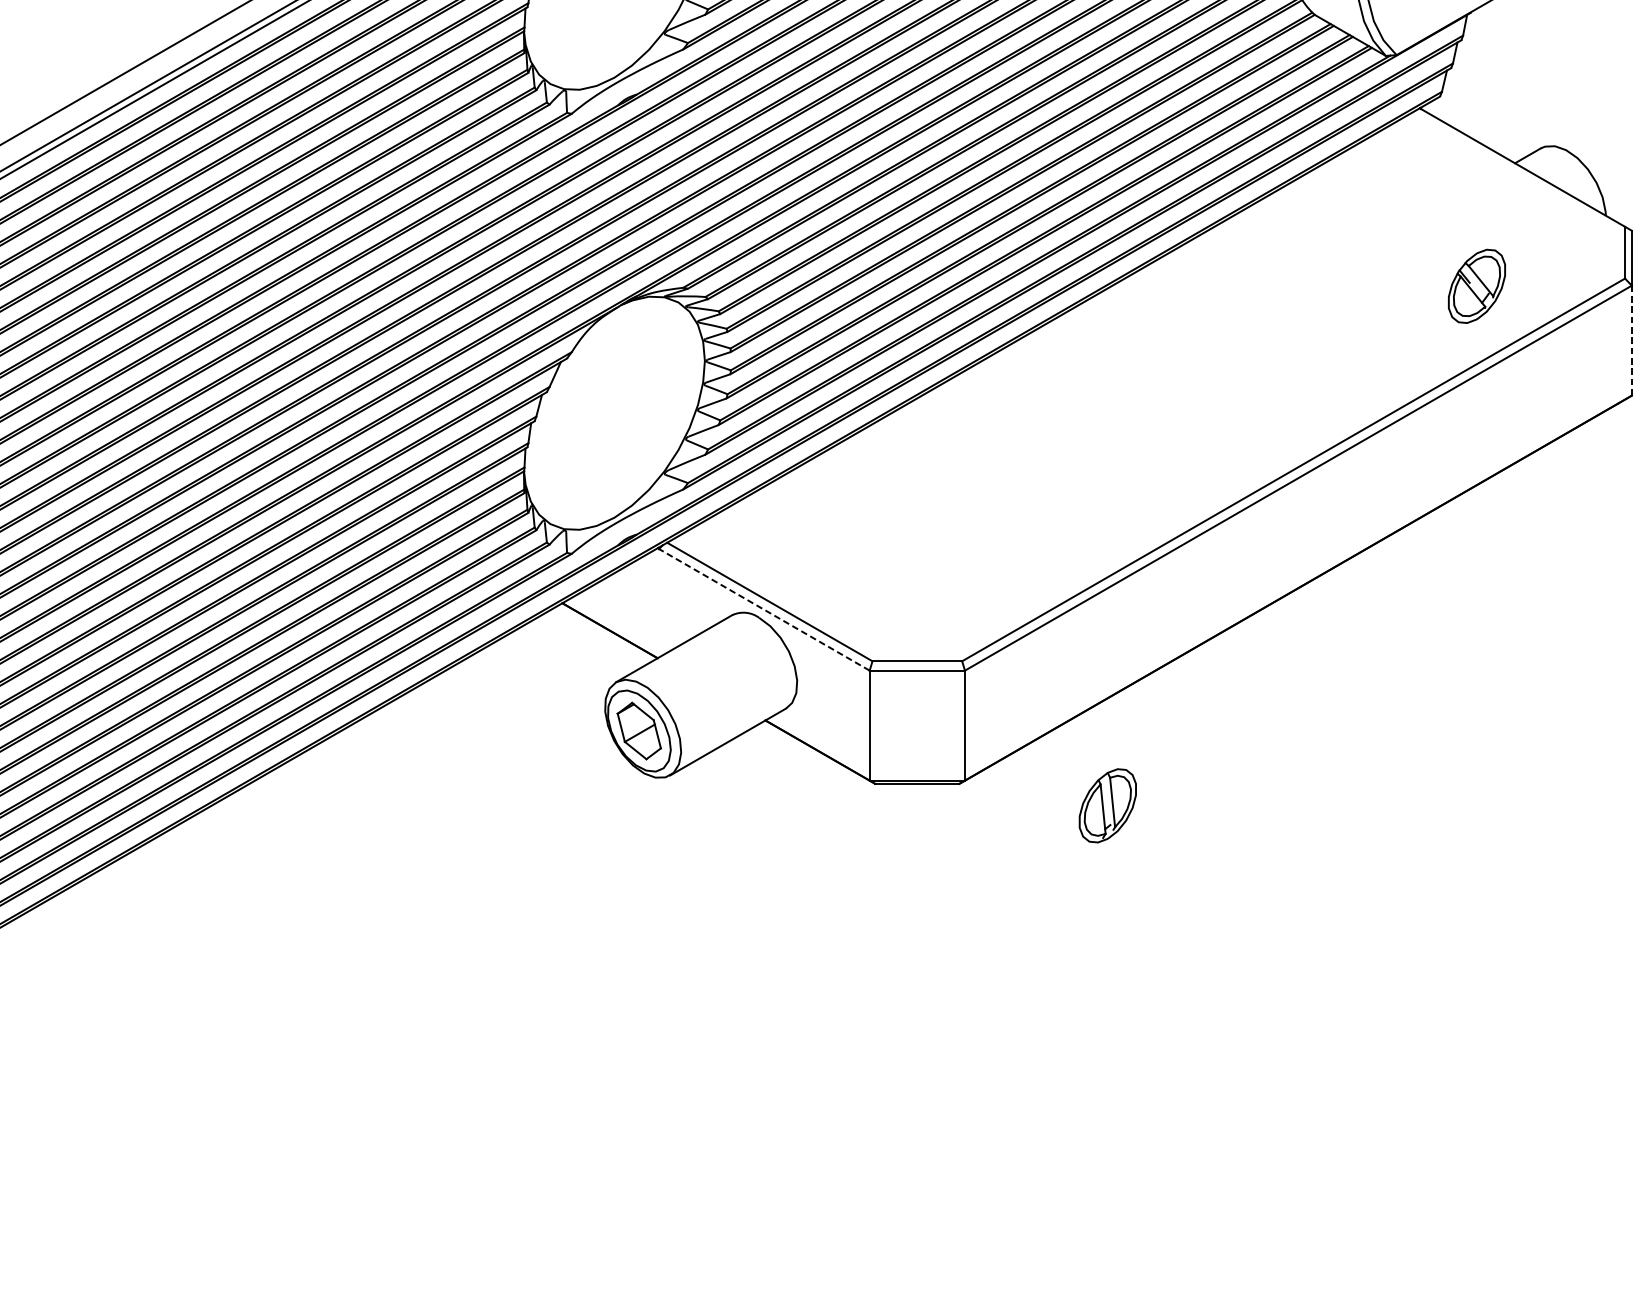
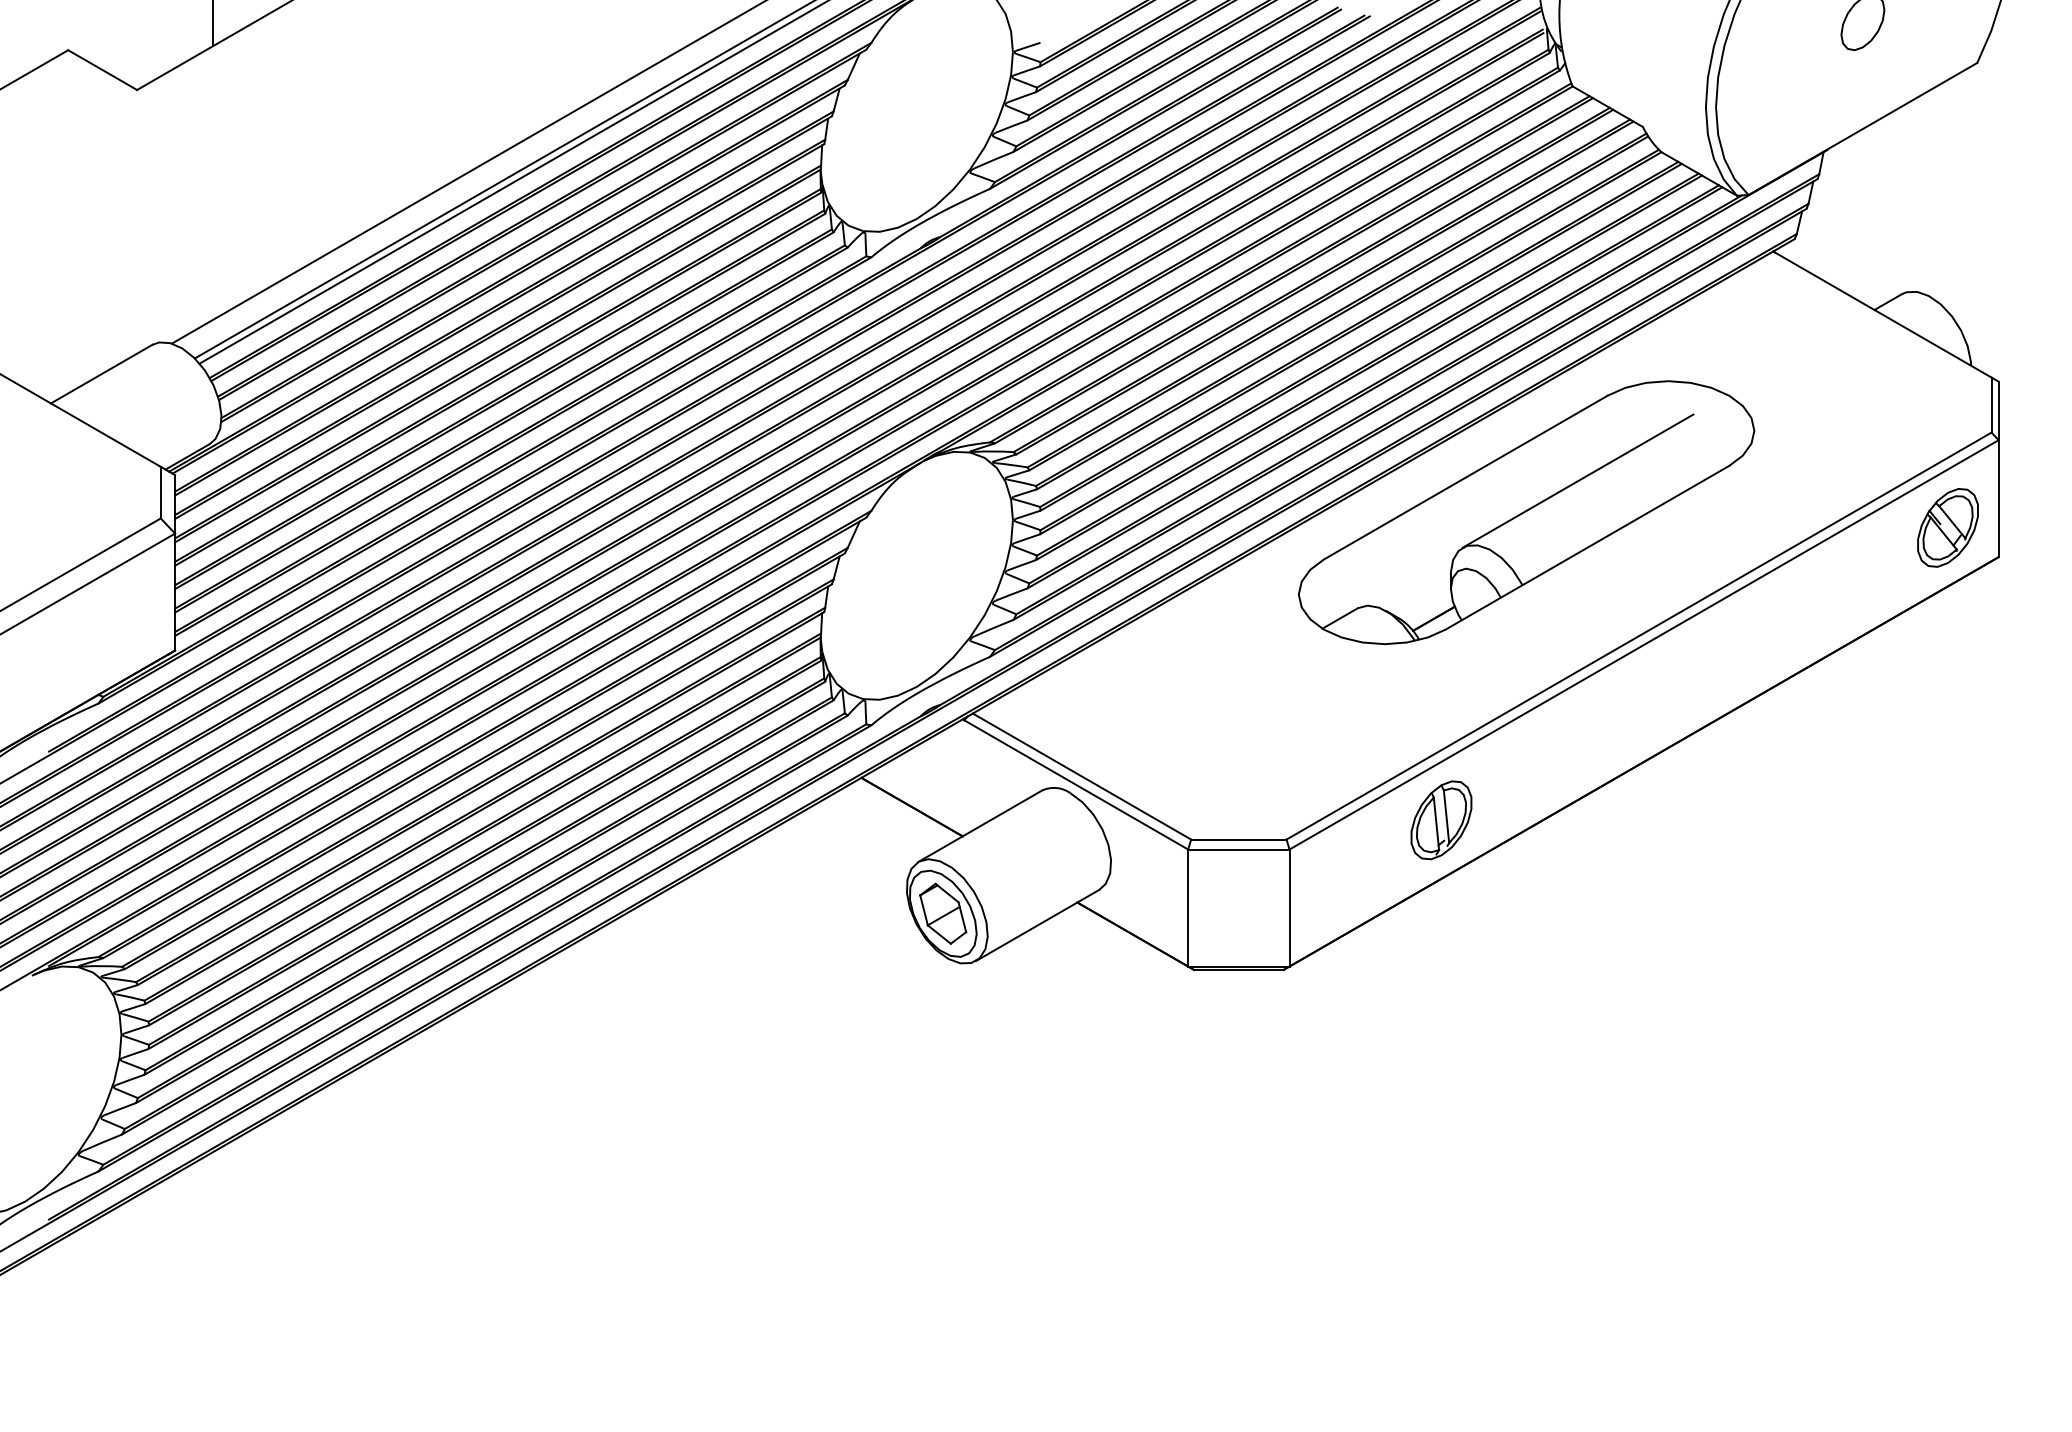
part: (1476, 286) -> (1947, 527), moved
line: (1631, 340) -> (1998, 498), dashed -> solid
part: (1187, 353) -> (1526, 512), added
line: (763, 609) -> (1075, 784), dashed -> solid
part: (1107, 805) -> (1441, 820), moved

